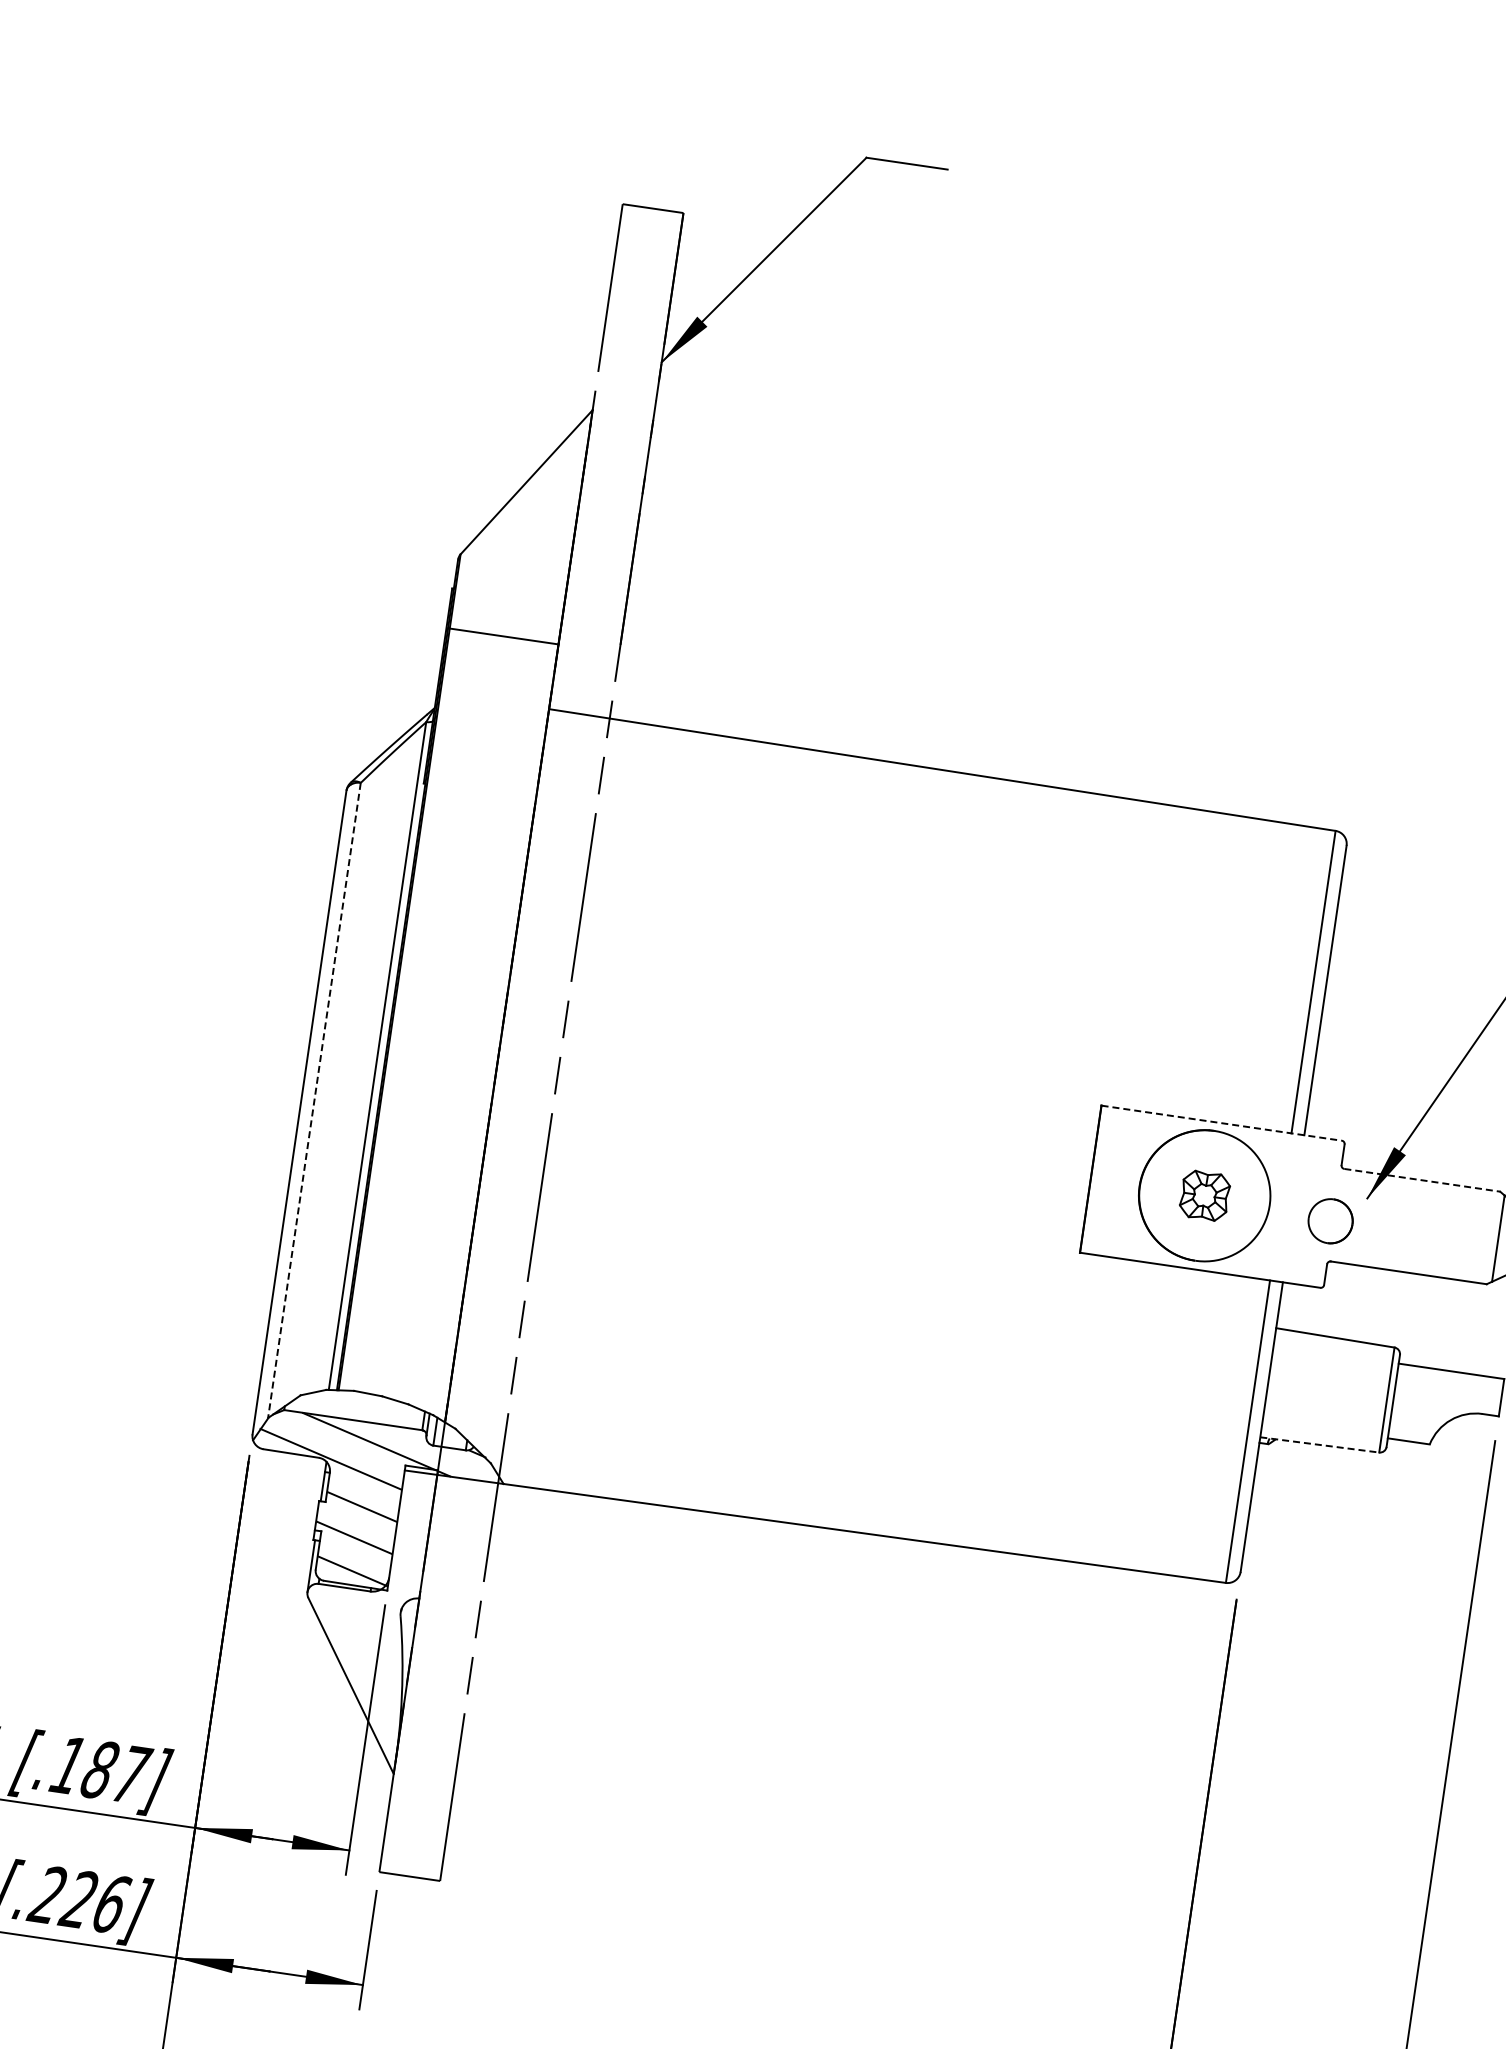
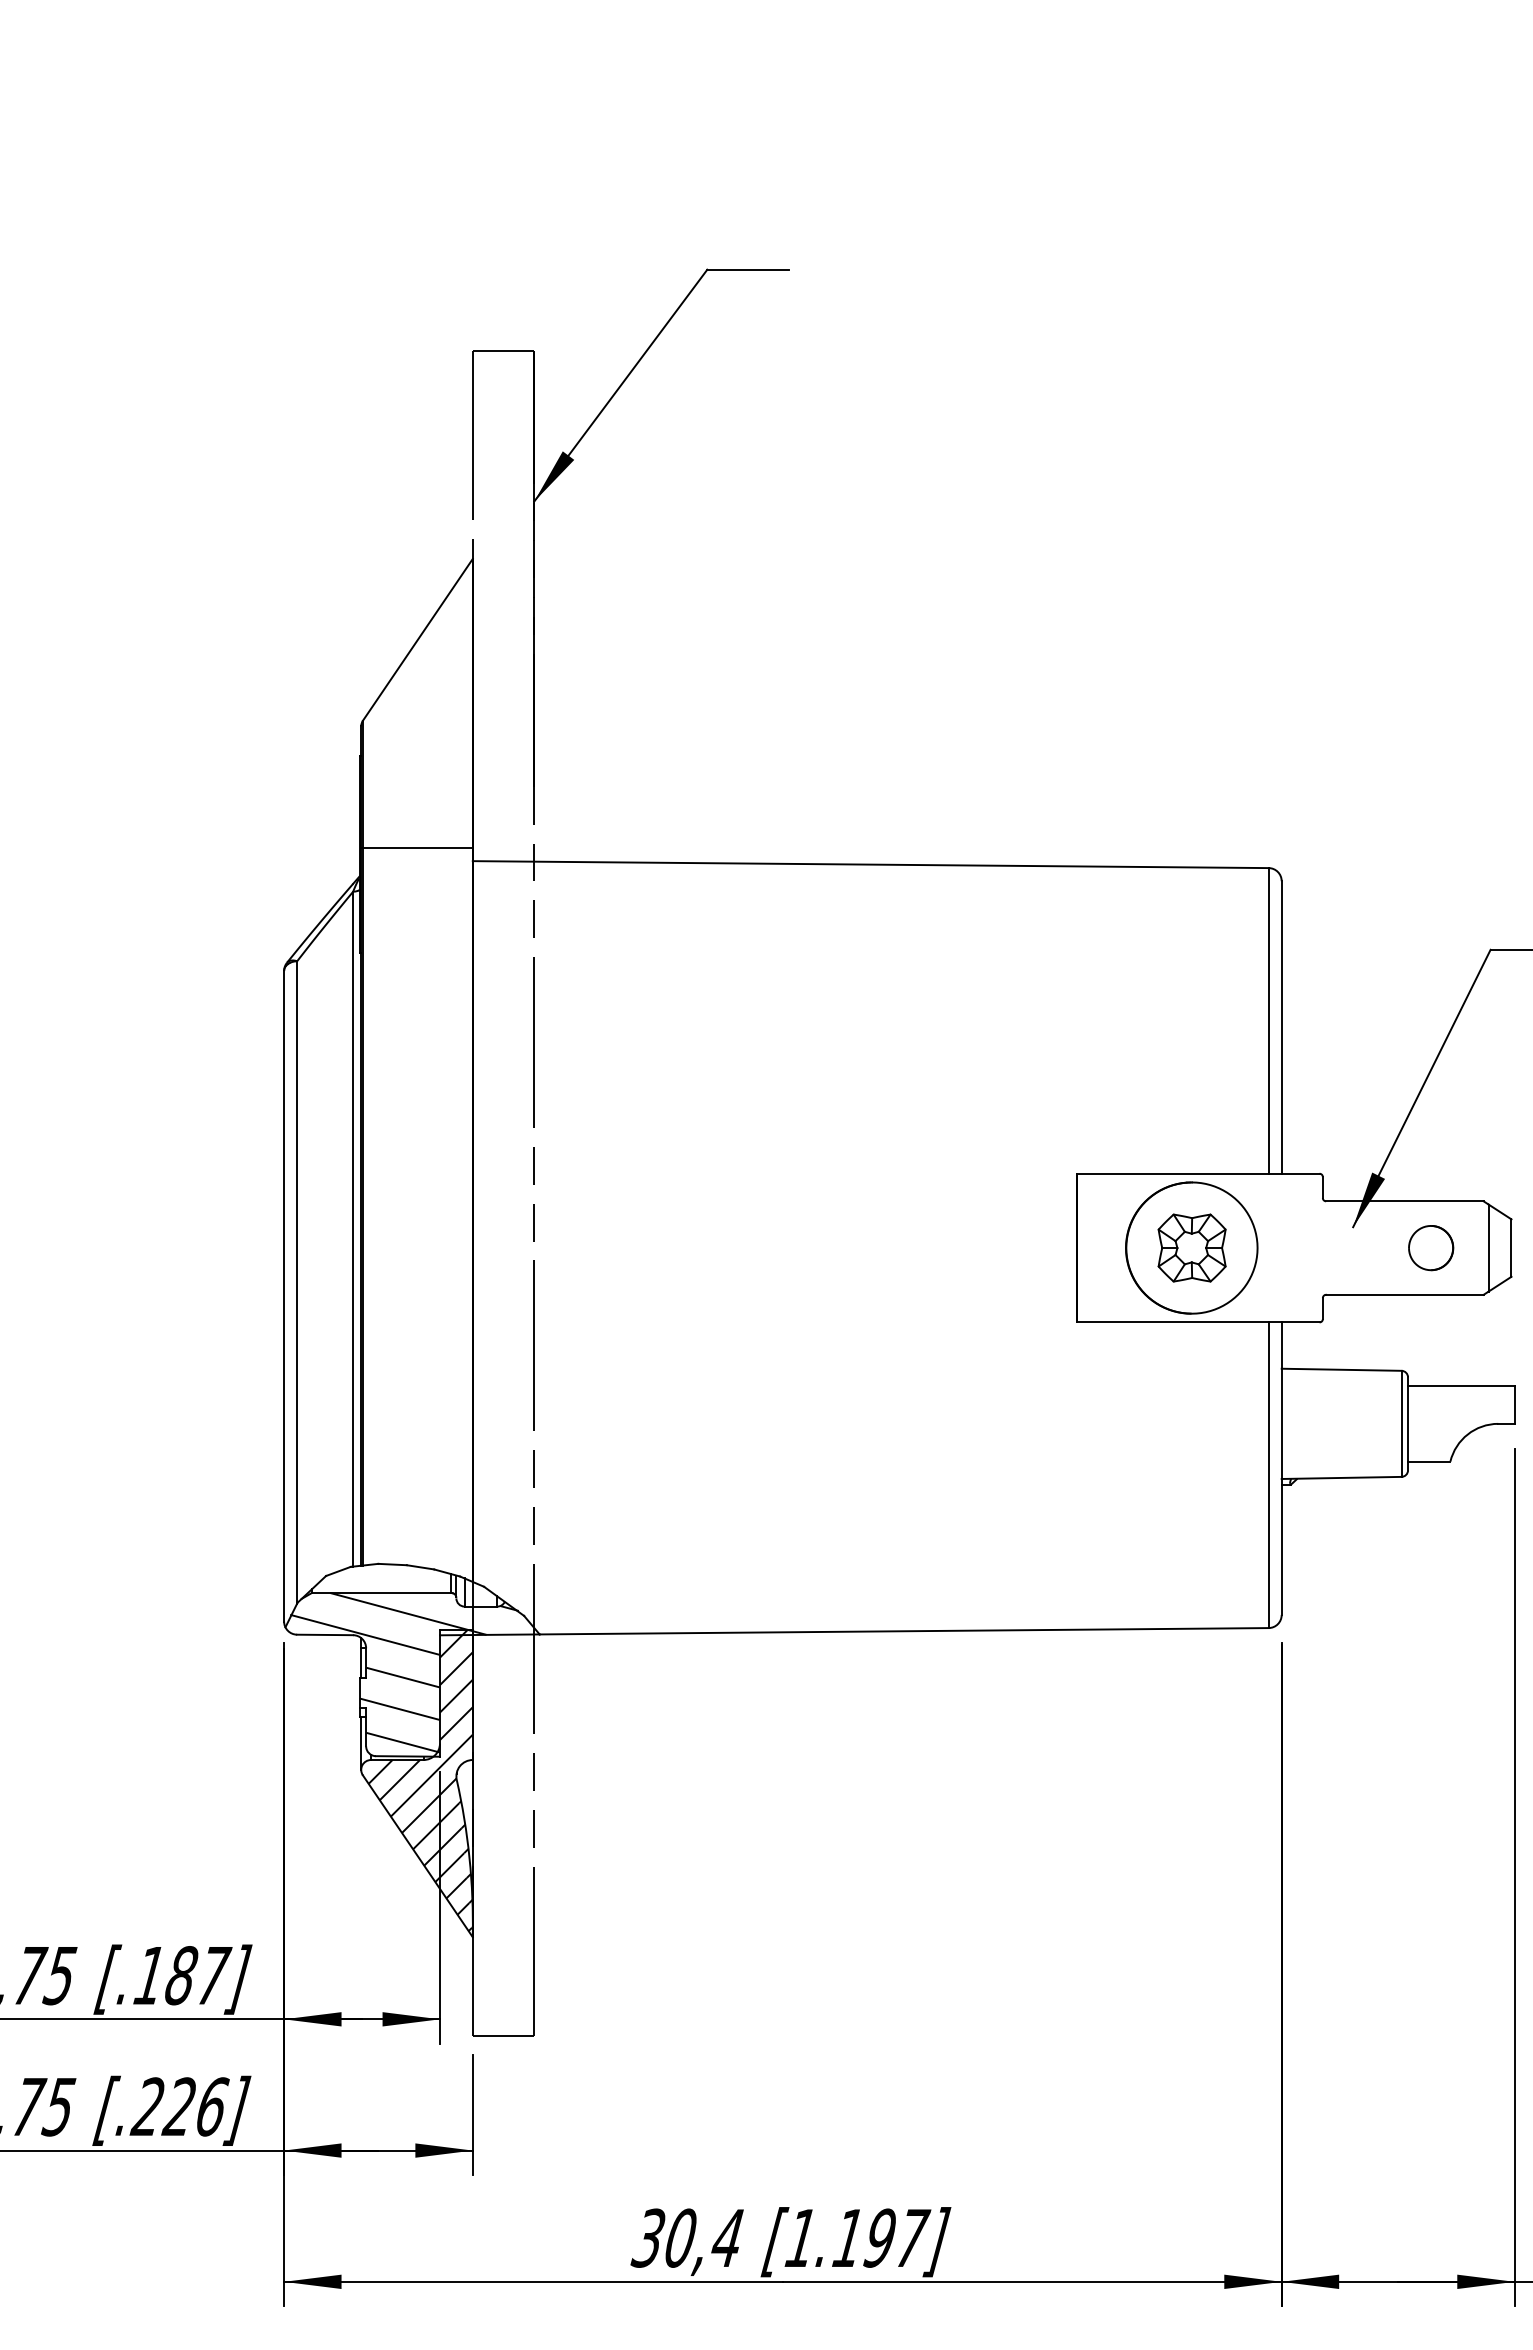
line: (502, 636) -> (416, 847), moved
line: (314, 1101) -> (297, 1283), dashed -> solid
line: (1222, 1122) -> (1198, 1173), dashed -> solid
line: (1421, 1180) -> (1404, 1201), dashed -> solid
part: (1204, 1195) -> (1191, 1247), size x1.43
part: (1330, 1221) -> (1431, 1248), moved
line: (1319, 1444) -> (1341, 1477), dashed -> solid
hatch: (364, 1611) -> (420, 1780), added

